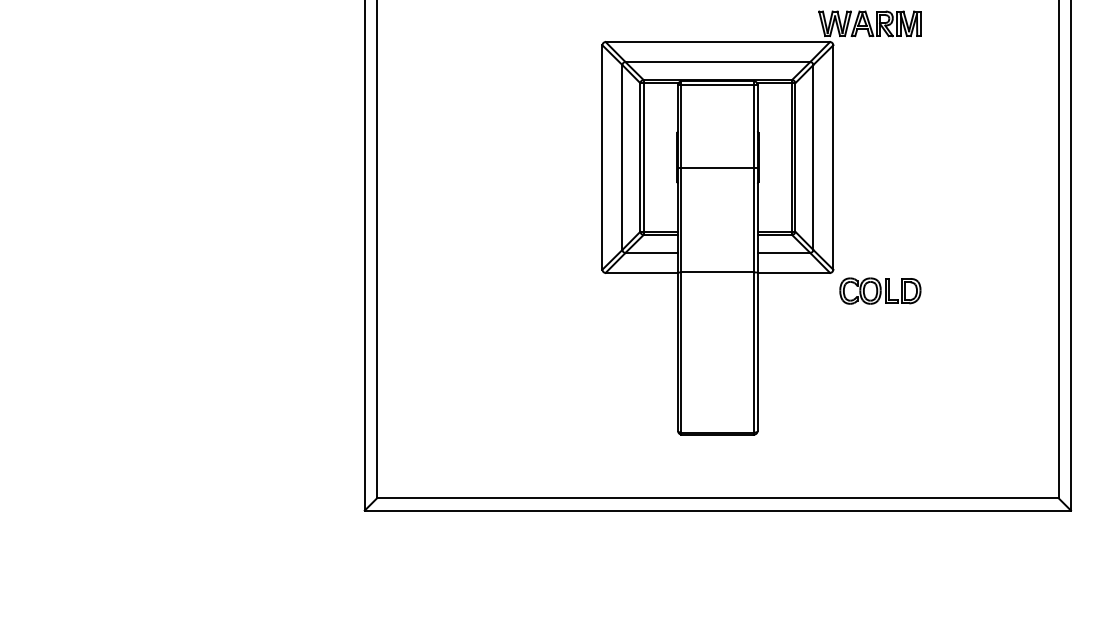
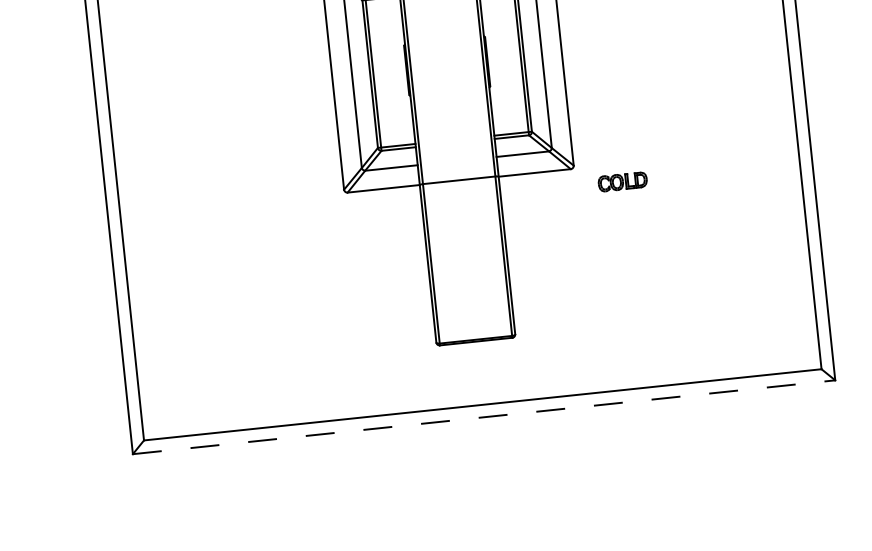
line: (717, 168) -> (447, 77), removed
part: (880, 290) -> (622, 181), size x0.6
line: (718, 510) -> (484, 417), solid -> dashed

